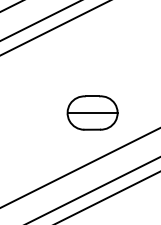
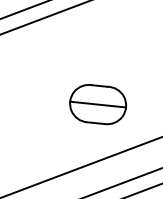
part: (92, 112) -> (98, 103), moved

